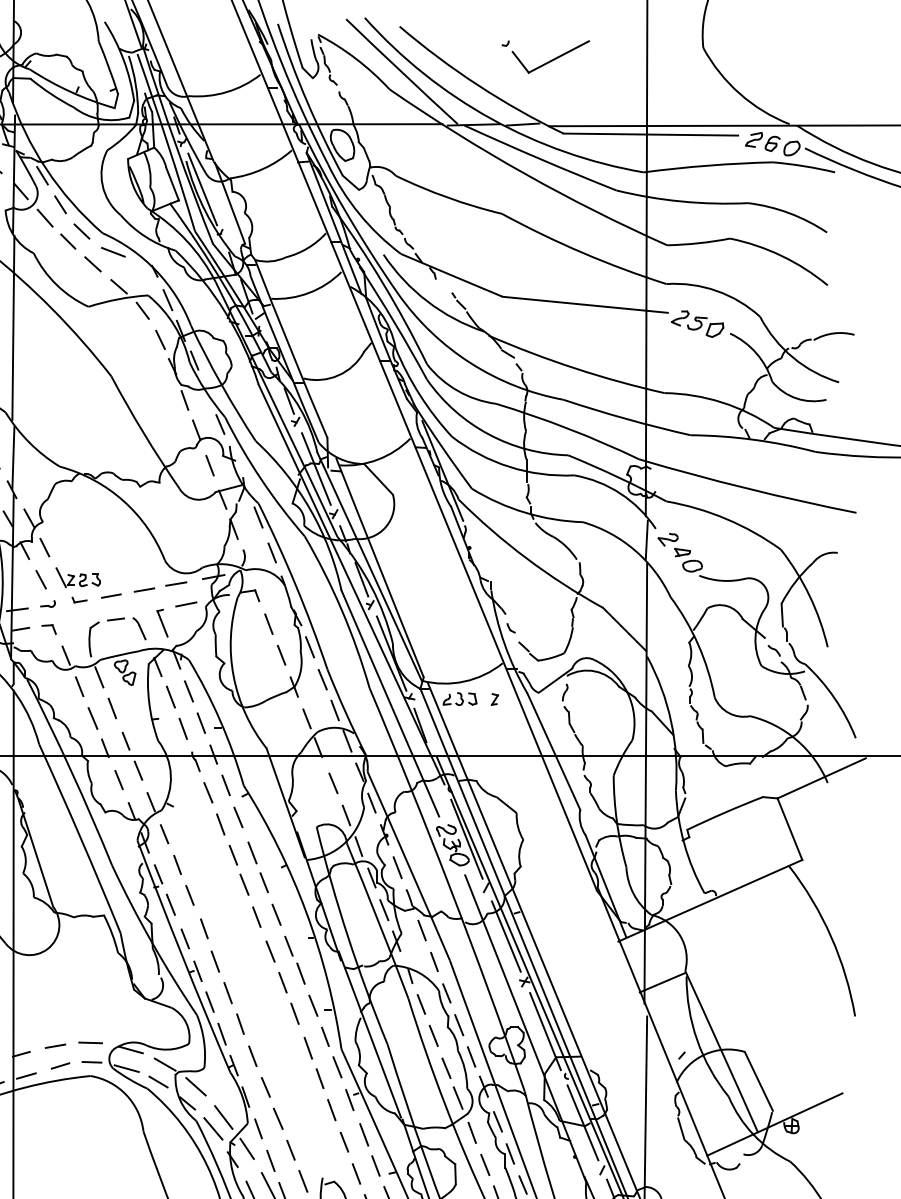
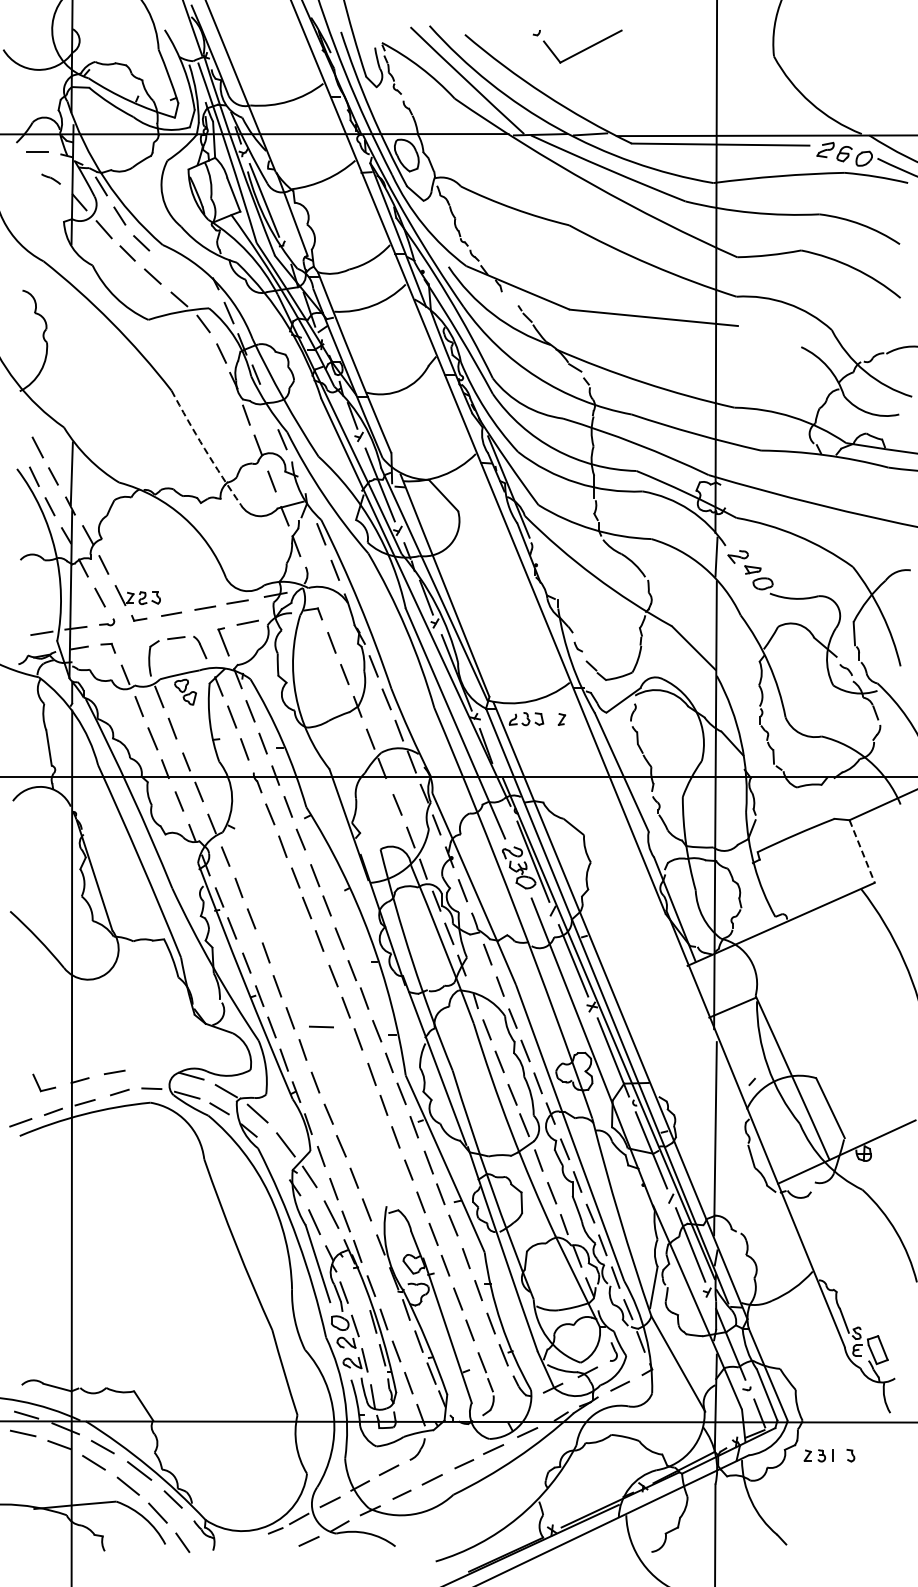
part: (545, 56) -> (577, 46), moved
line: (113, 251) -> (173, 263), removed
part: (697, 324) -> (768, 337), removed
line: (13, 327) -> (71, 340), removed
arc: (143, 433) -> (204, 448), solid -> dashed
line: (790, 829) -> (862, 851), solid -> dashed
line: (90, 1042) -> (321, 1026), moved
line: (213, 1128) -> (275, 1156), removed

